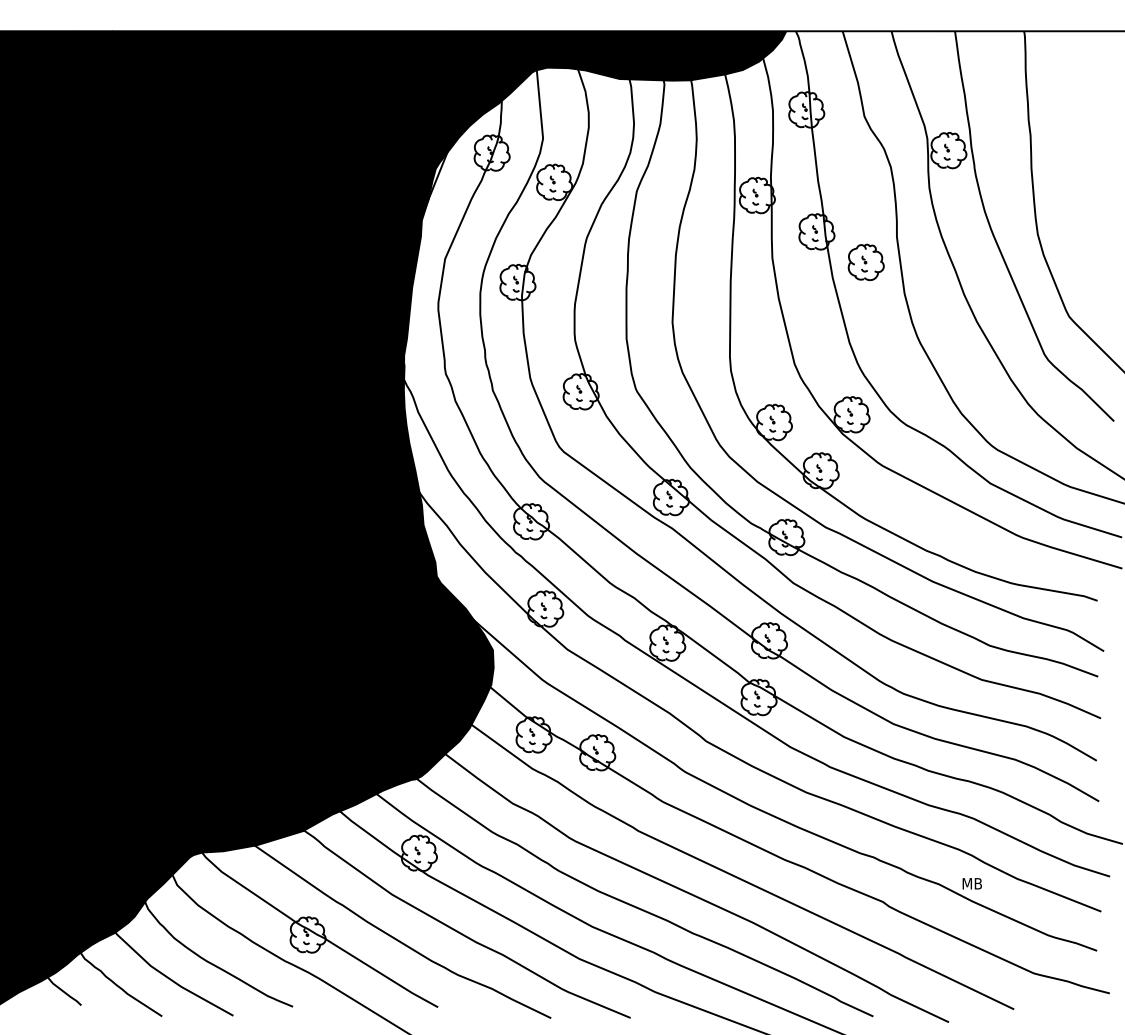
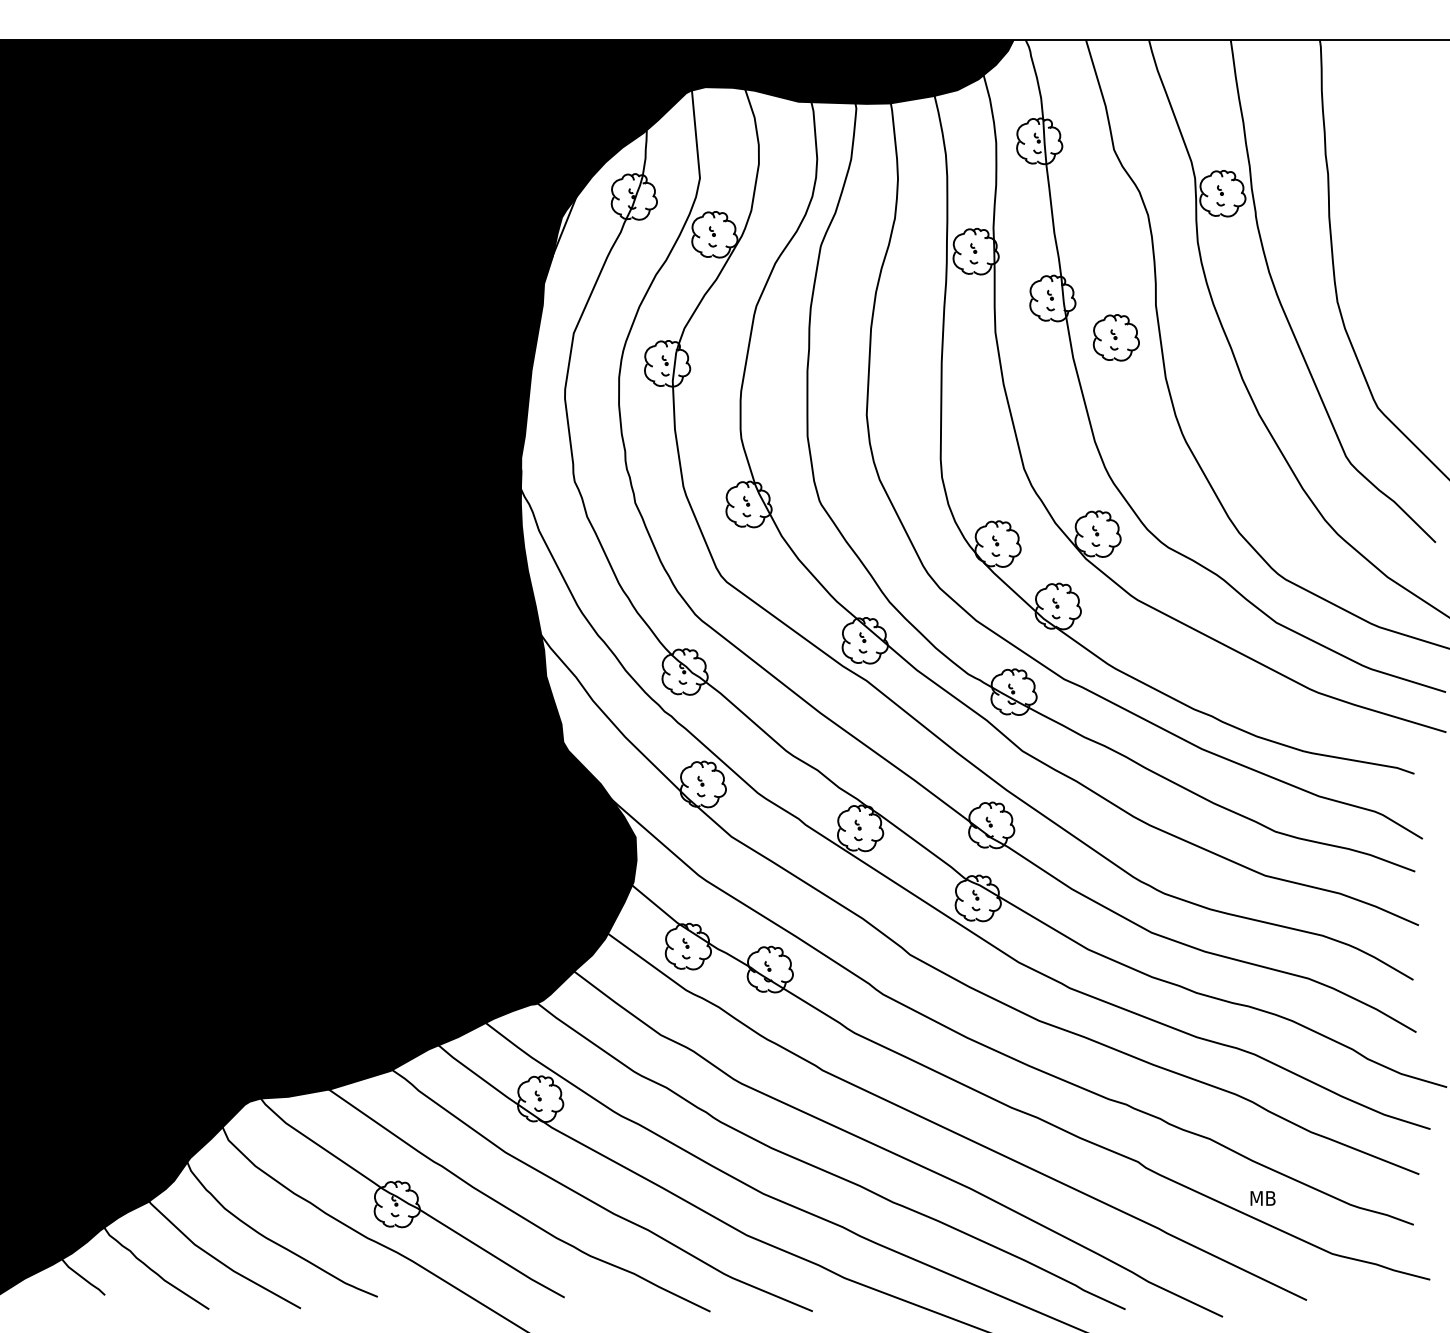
text: (971, 883) -> (1262, 1198), moved

